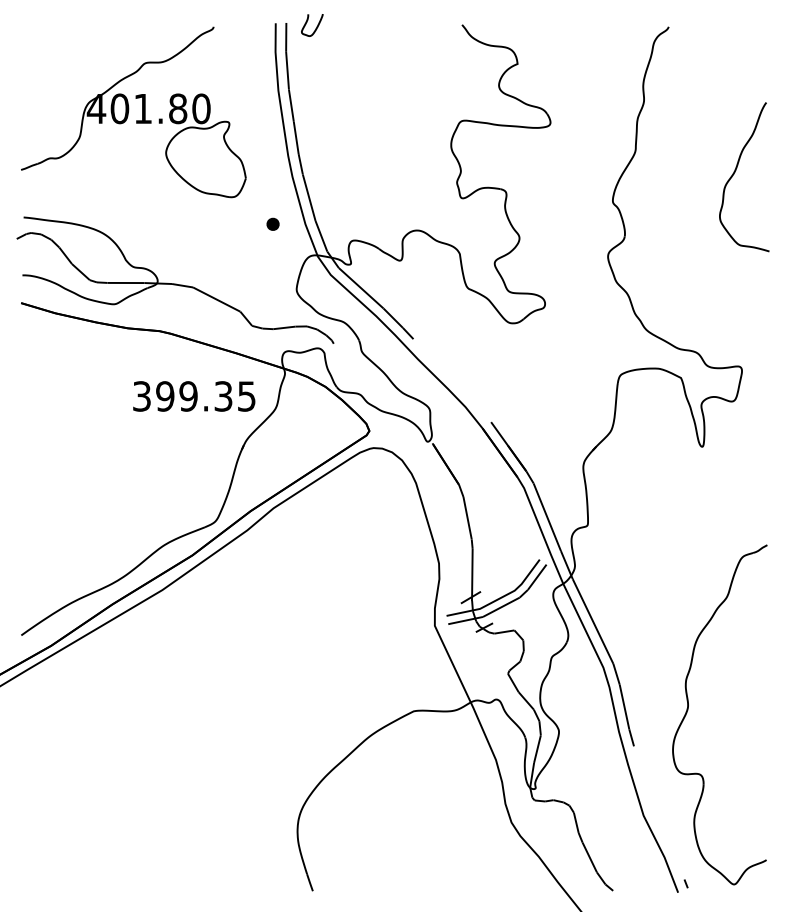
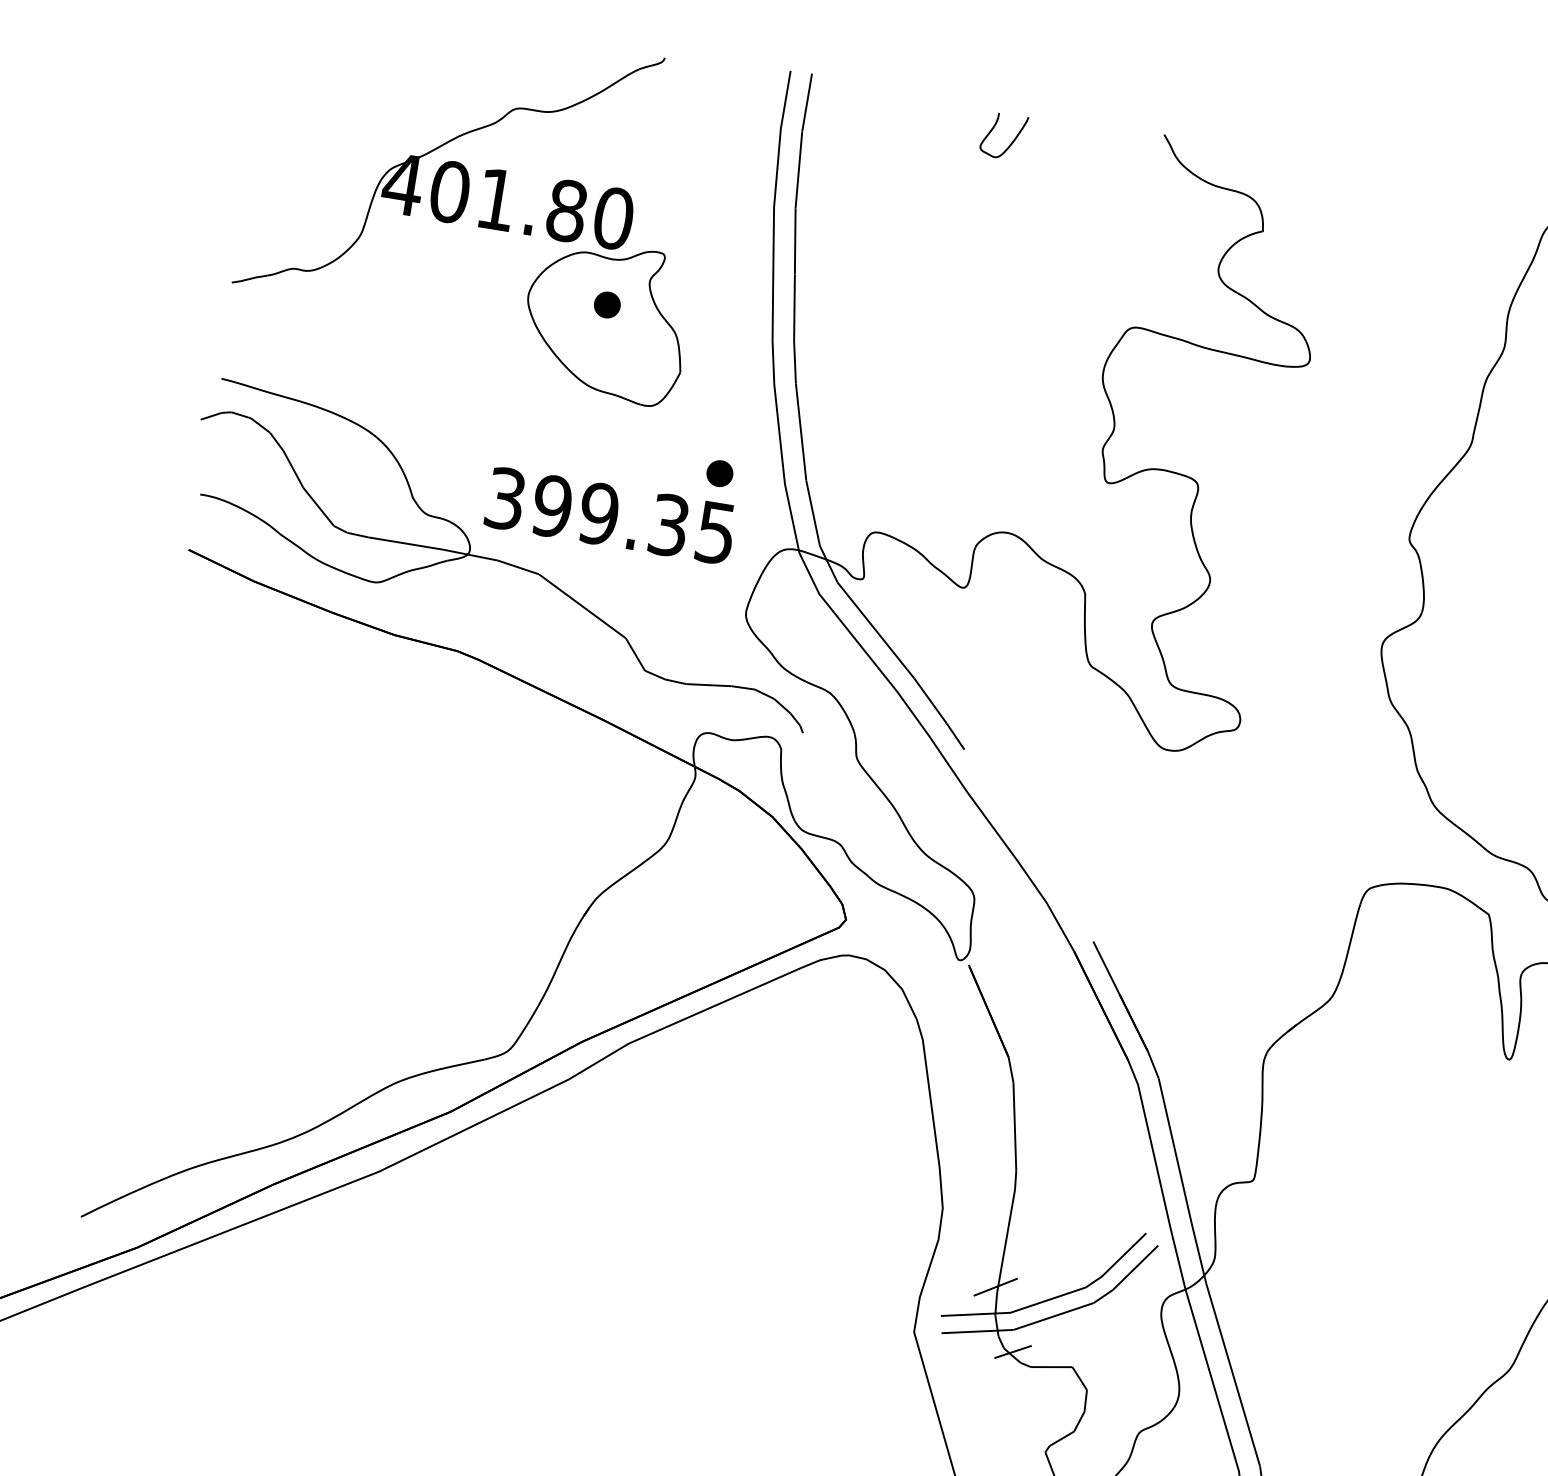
curve: (316, 26) -> (1011, 140), moved
part: (204, 150) -> (606, 303), added
text: (194, 396) -> (610, 516), moved

